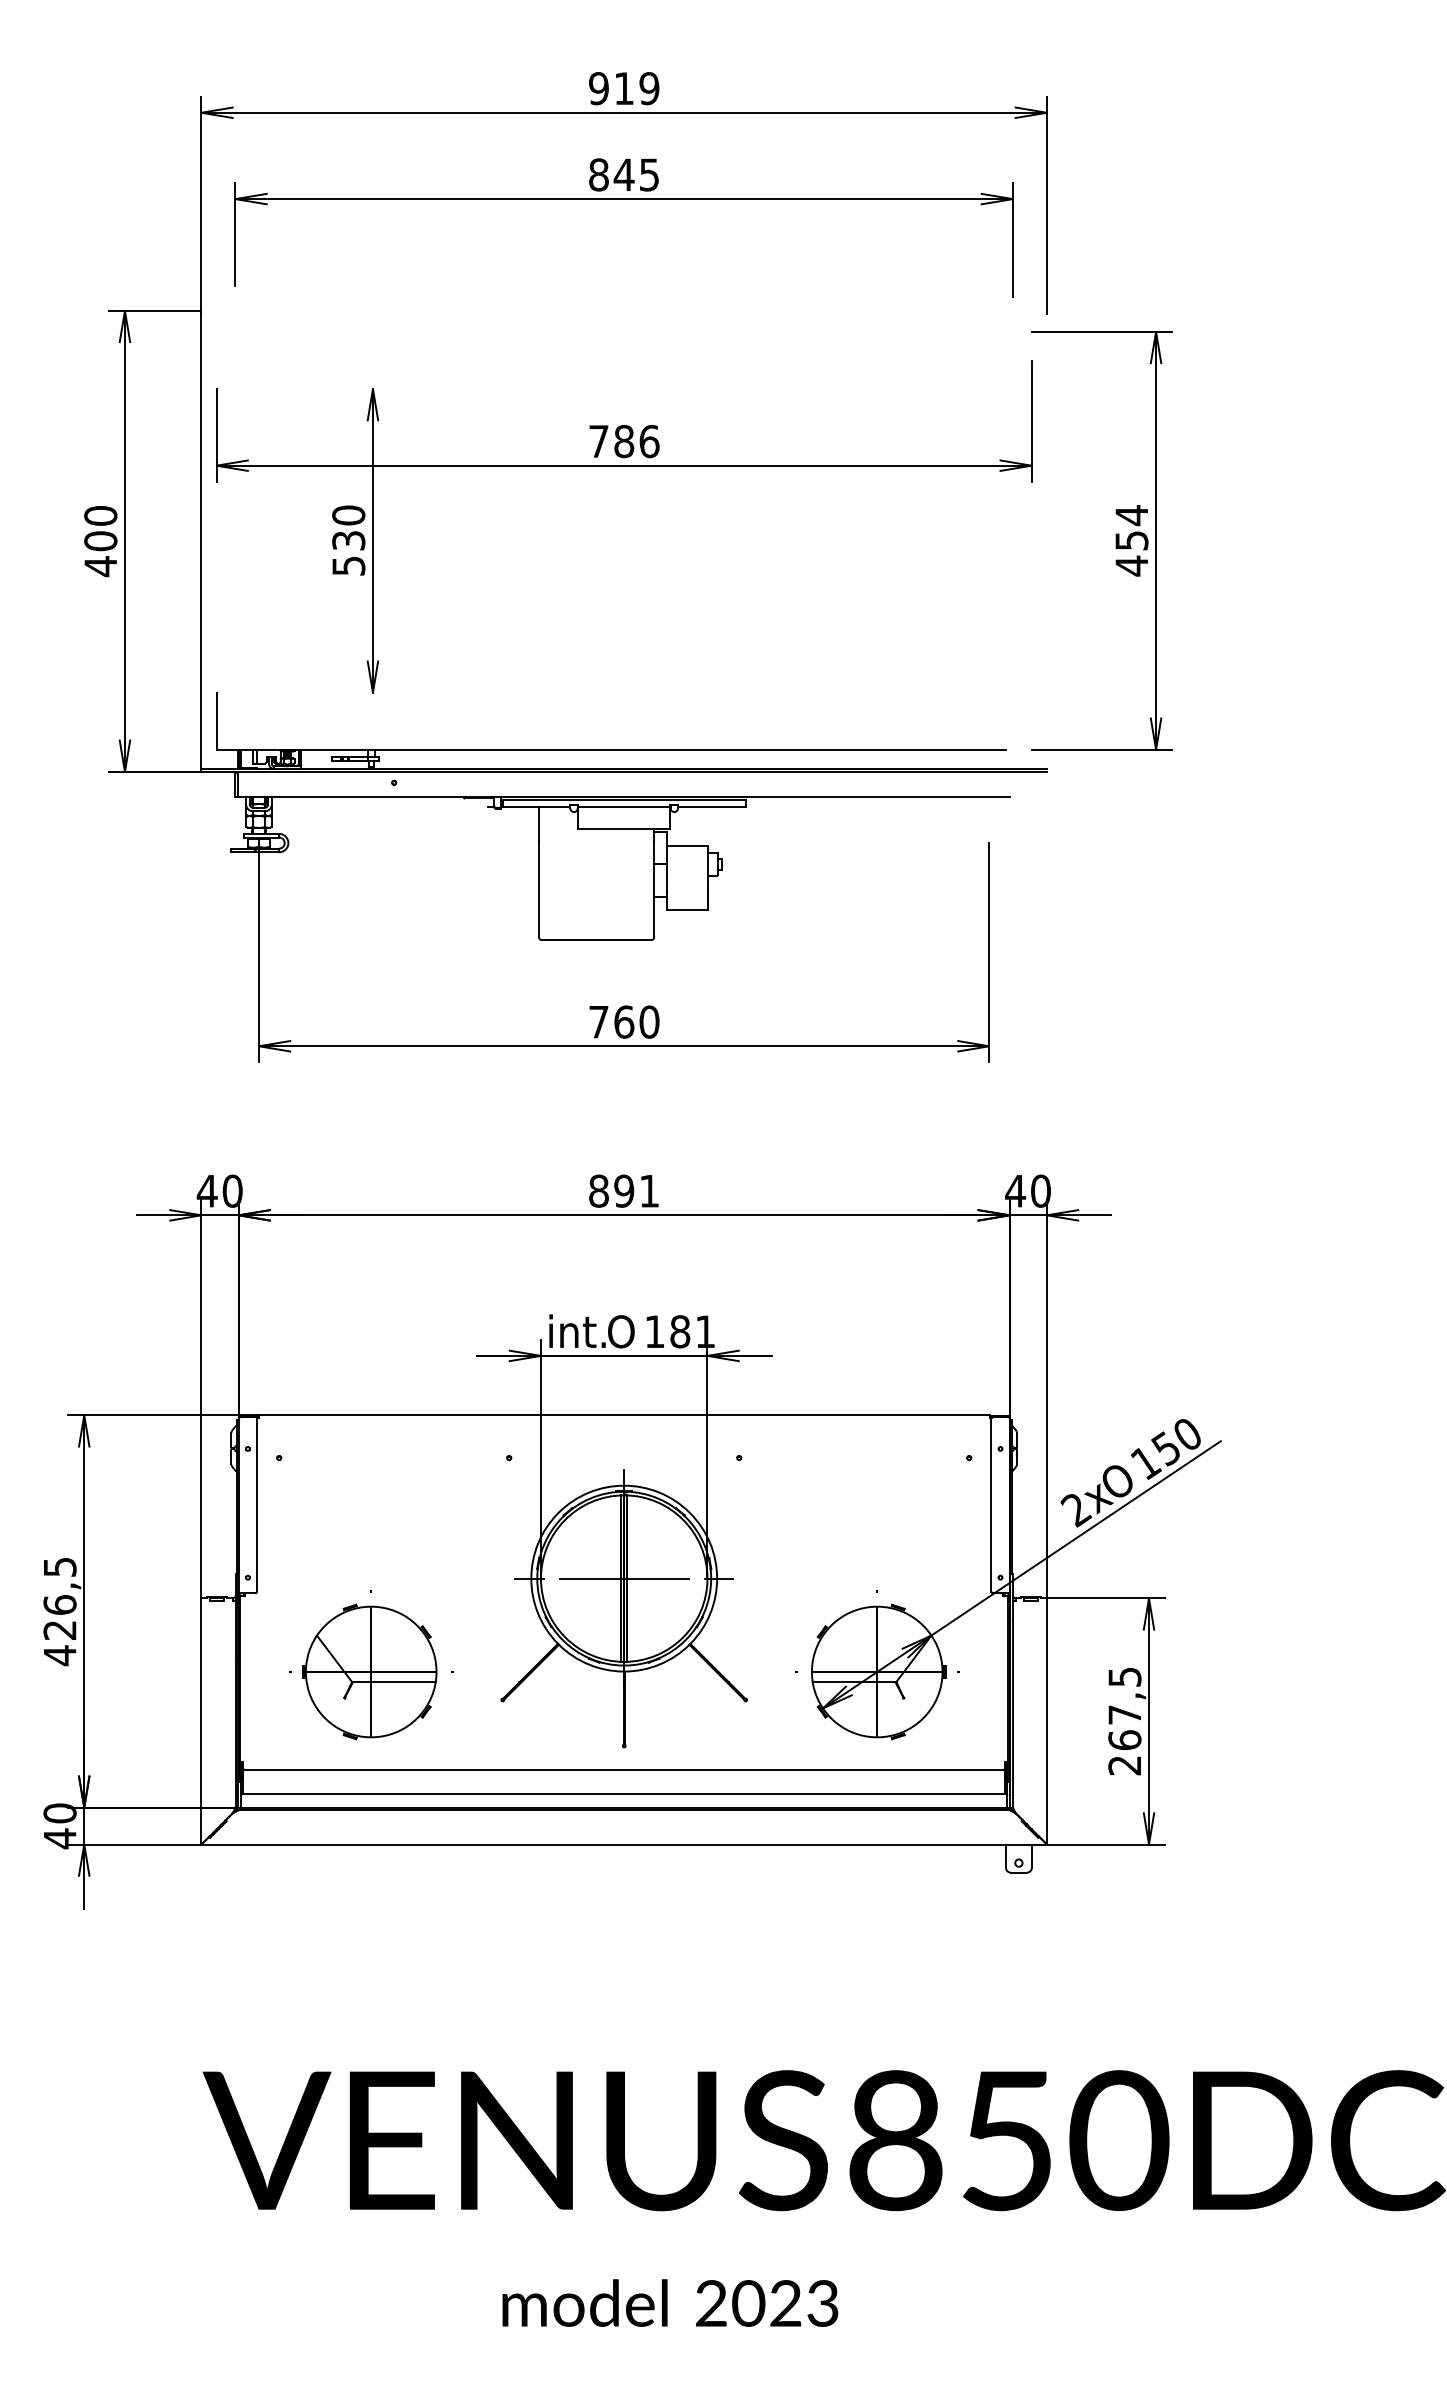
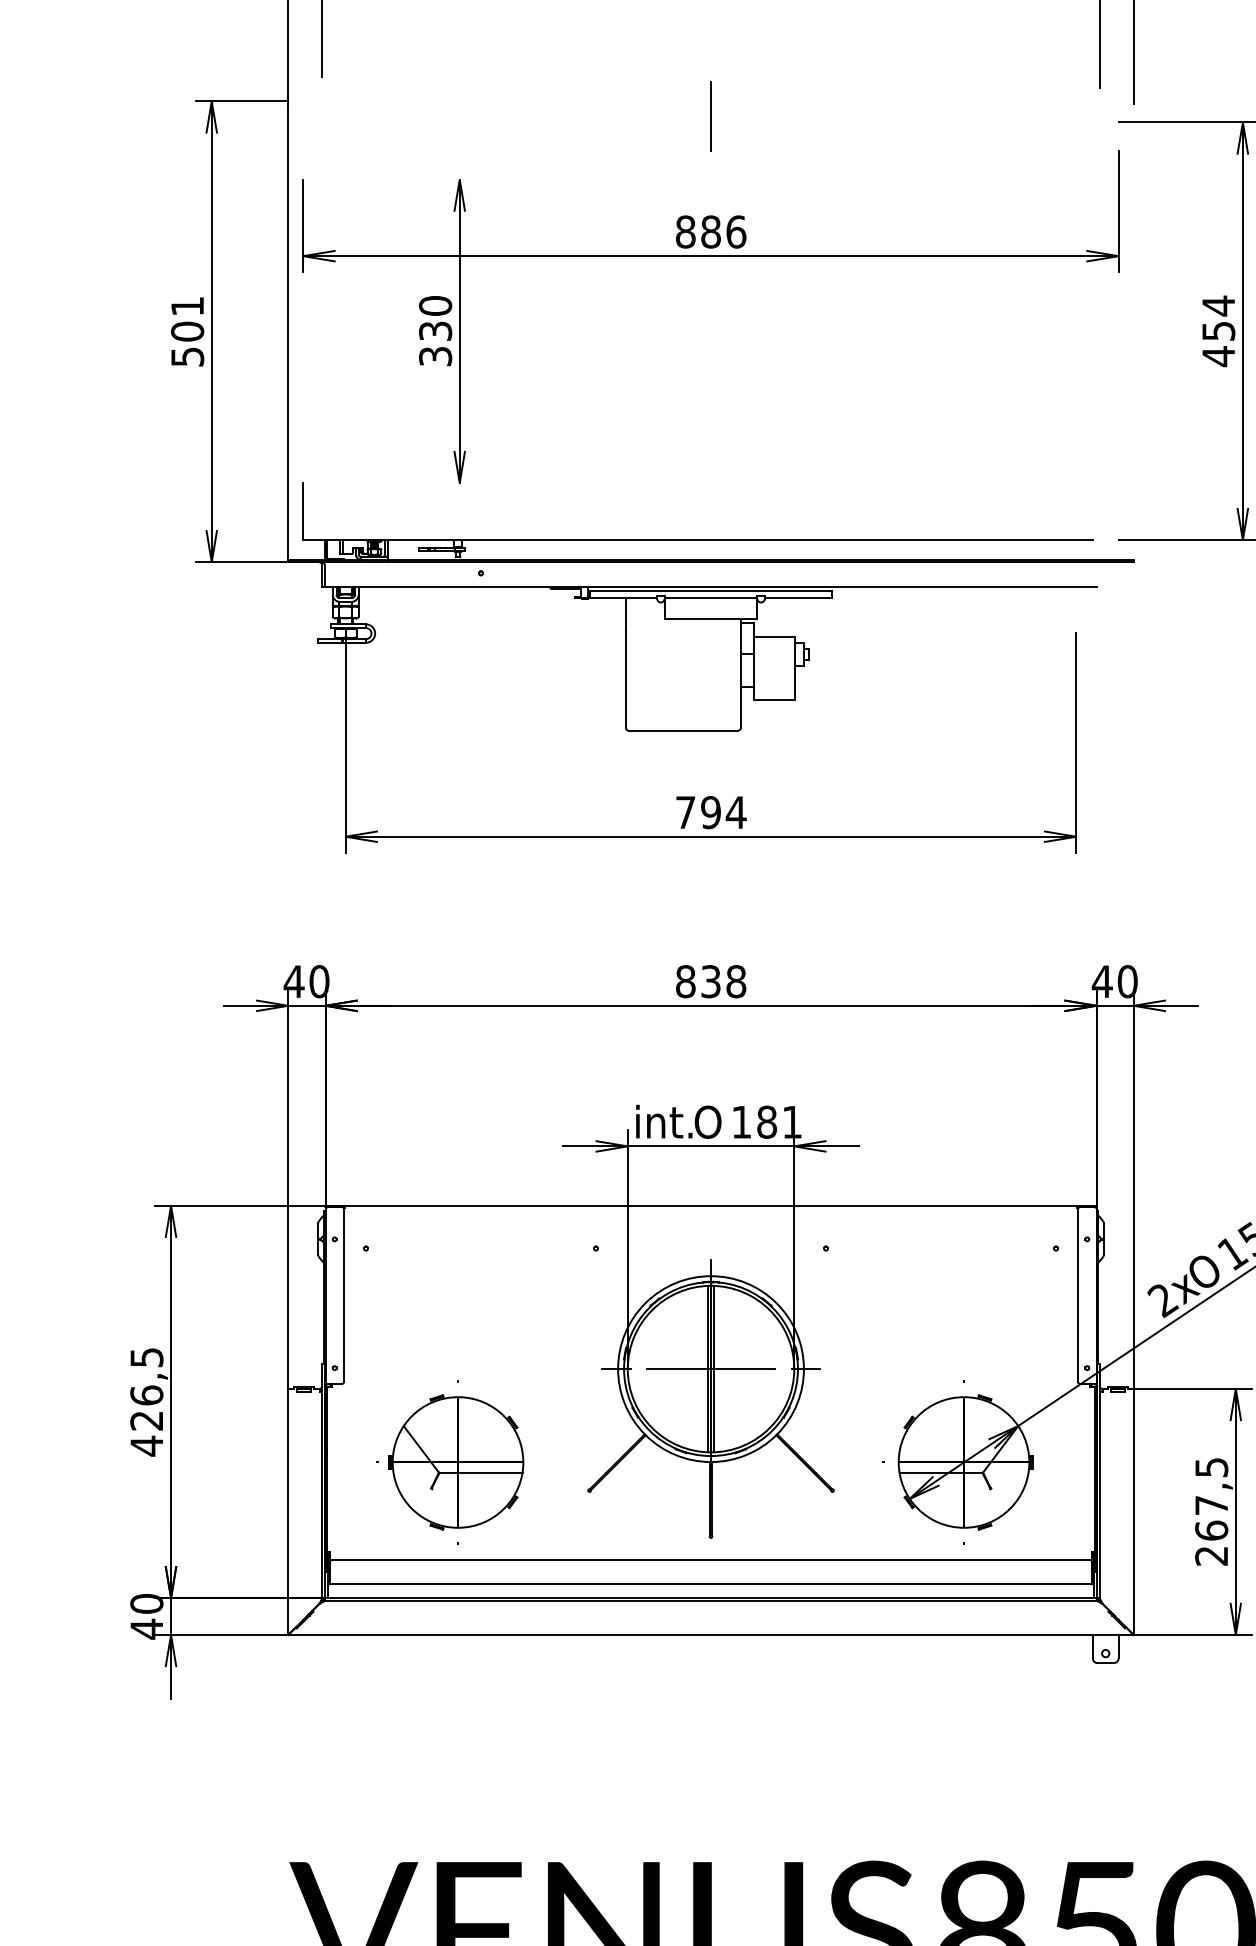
line: (623, 326) -> (710, 116), added
text: (598, 441) -> (685, 231), 786 -> 886
text: (100, 541) -> (187, 331), 400 -> 501
text: (348, 565) -> (435, 355), 530 -> 330
text: (636, 1021) -> (723, 811), 760 -> 794
text: (636, 1190) -> (723, 980), 891 -> 838

